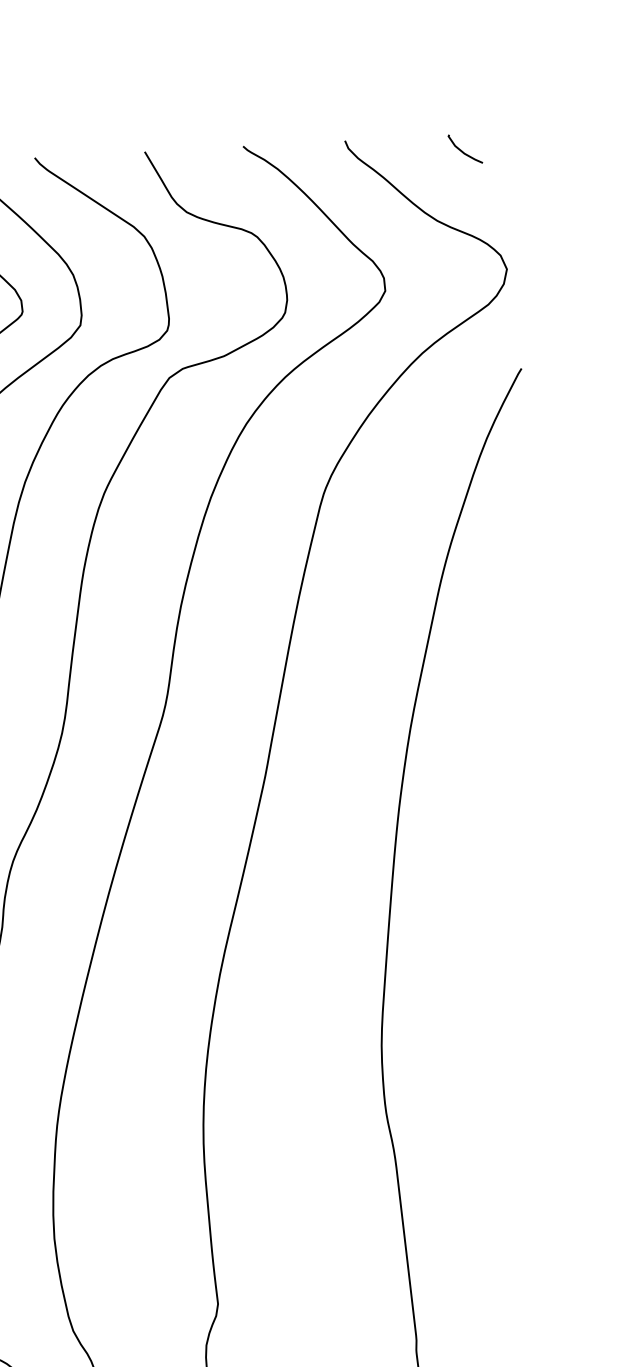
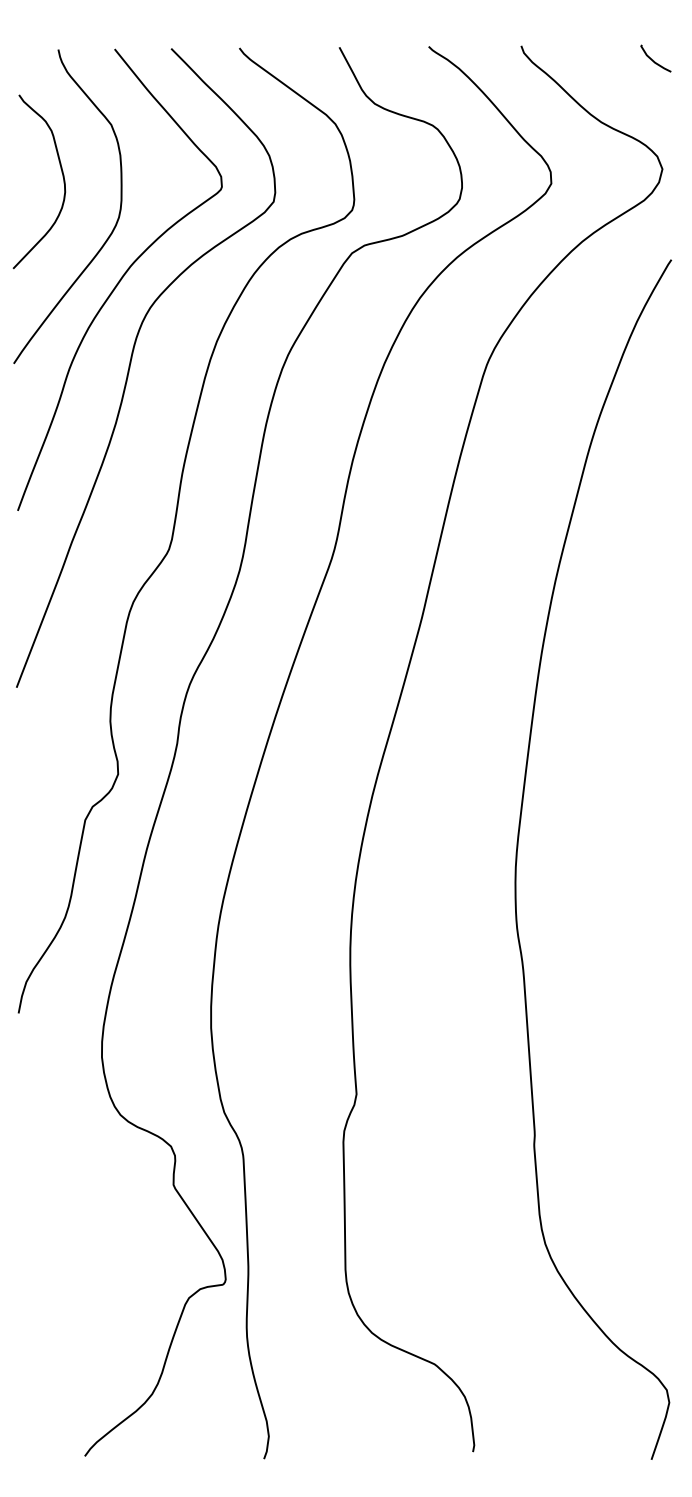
curve: (463, 151) -> (654, 60), moved

